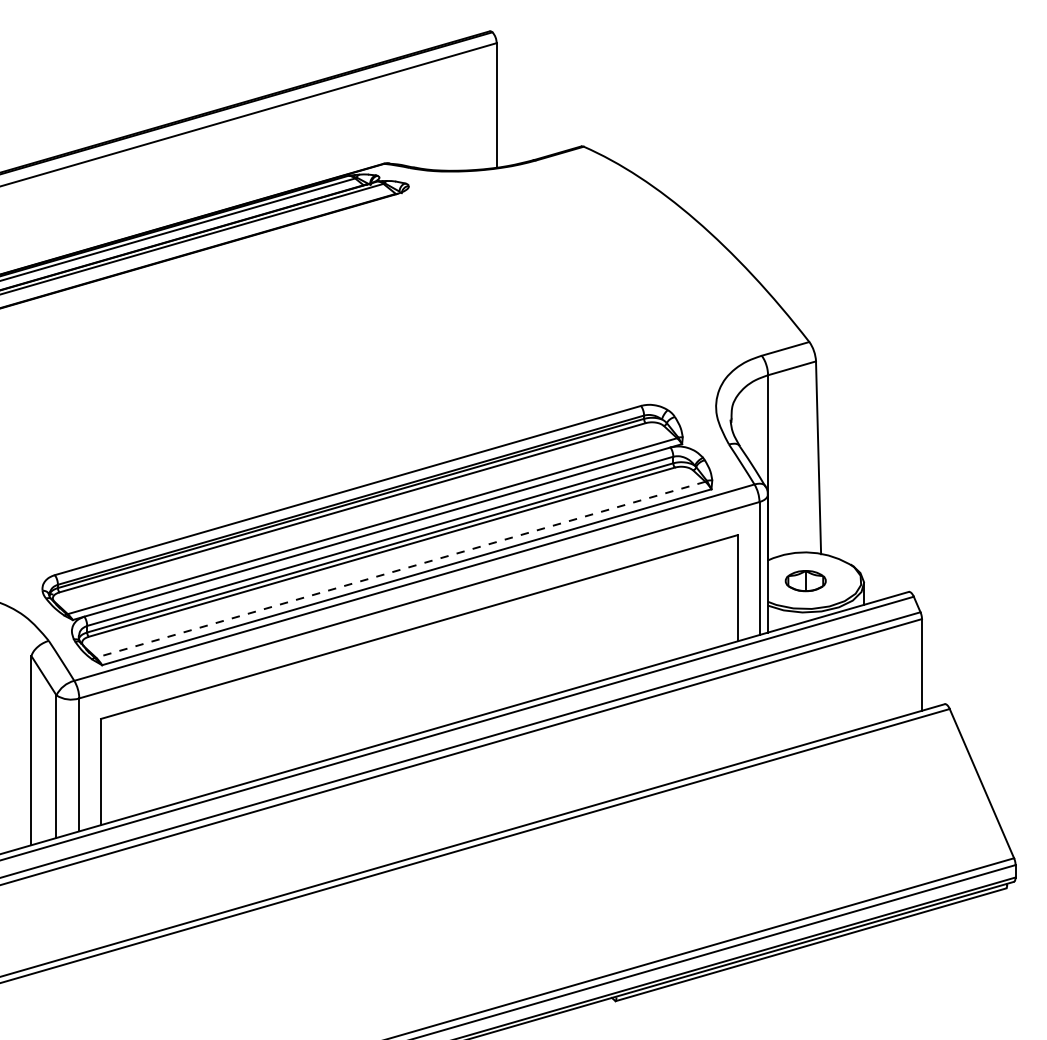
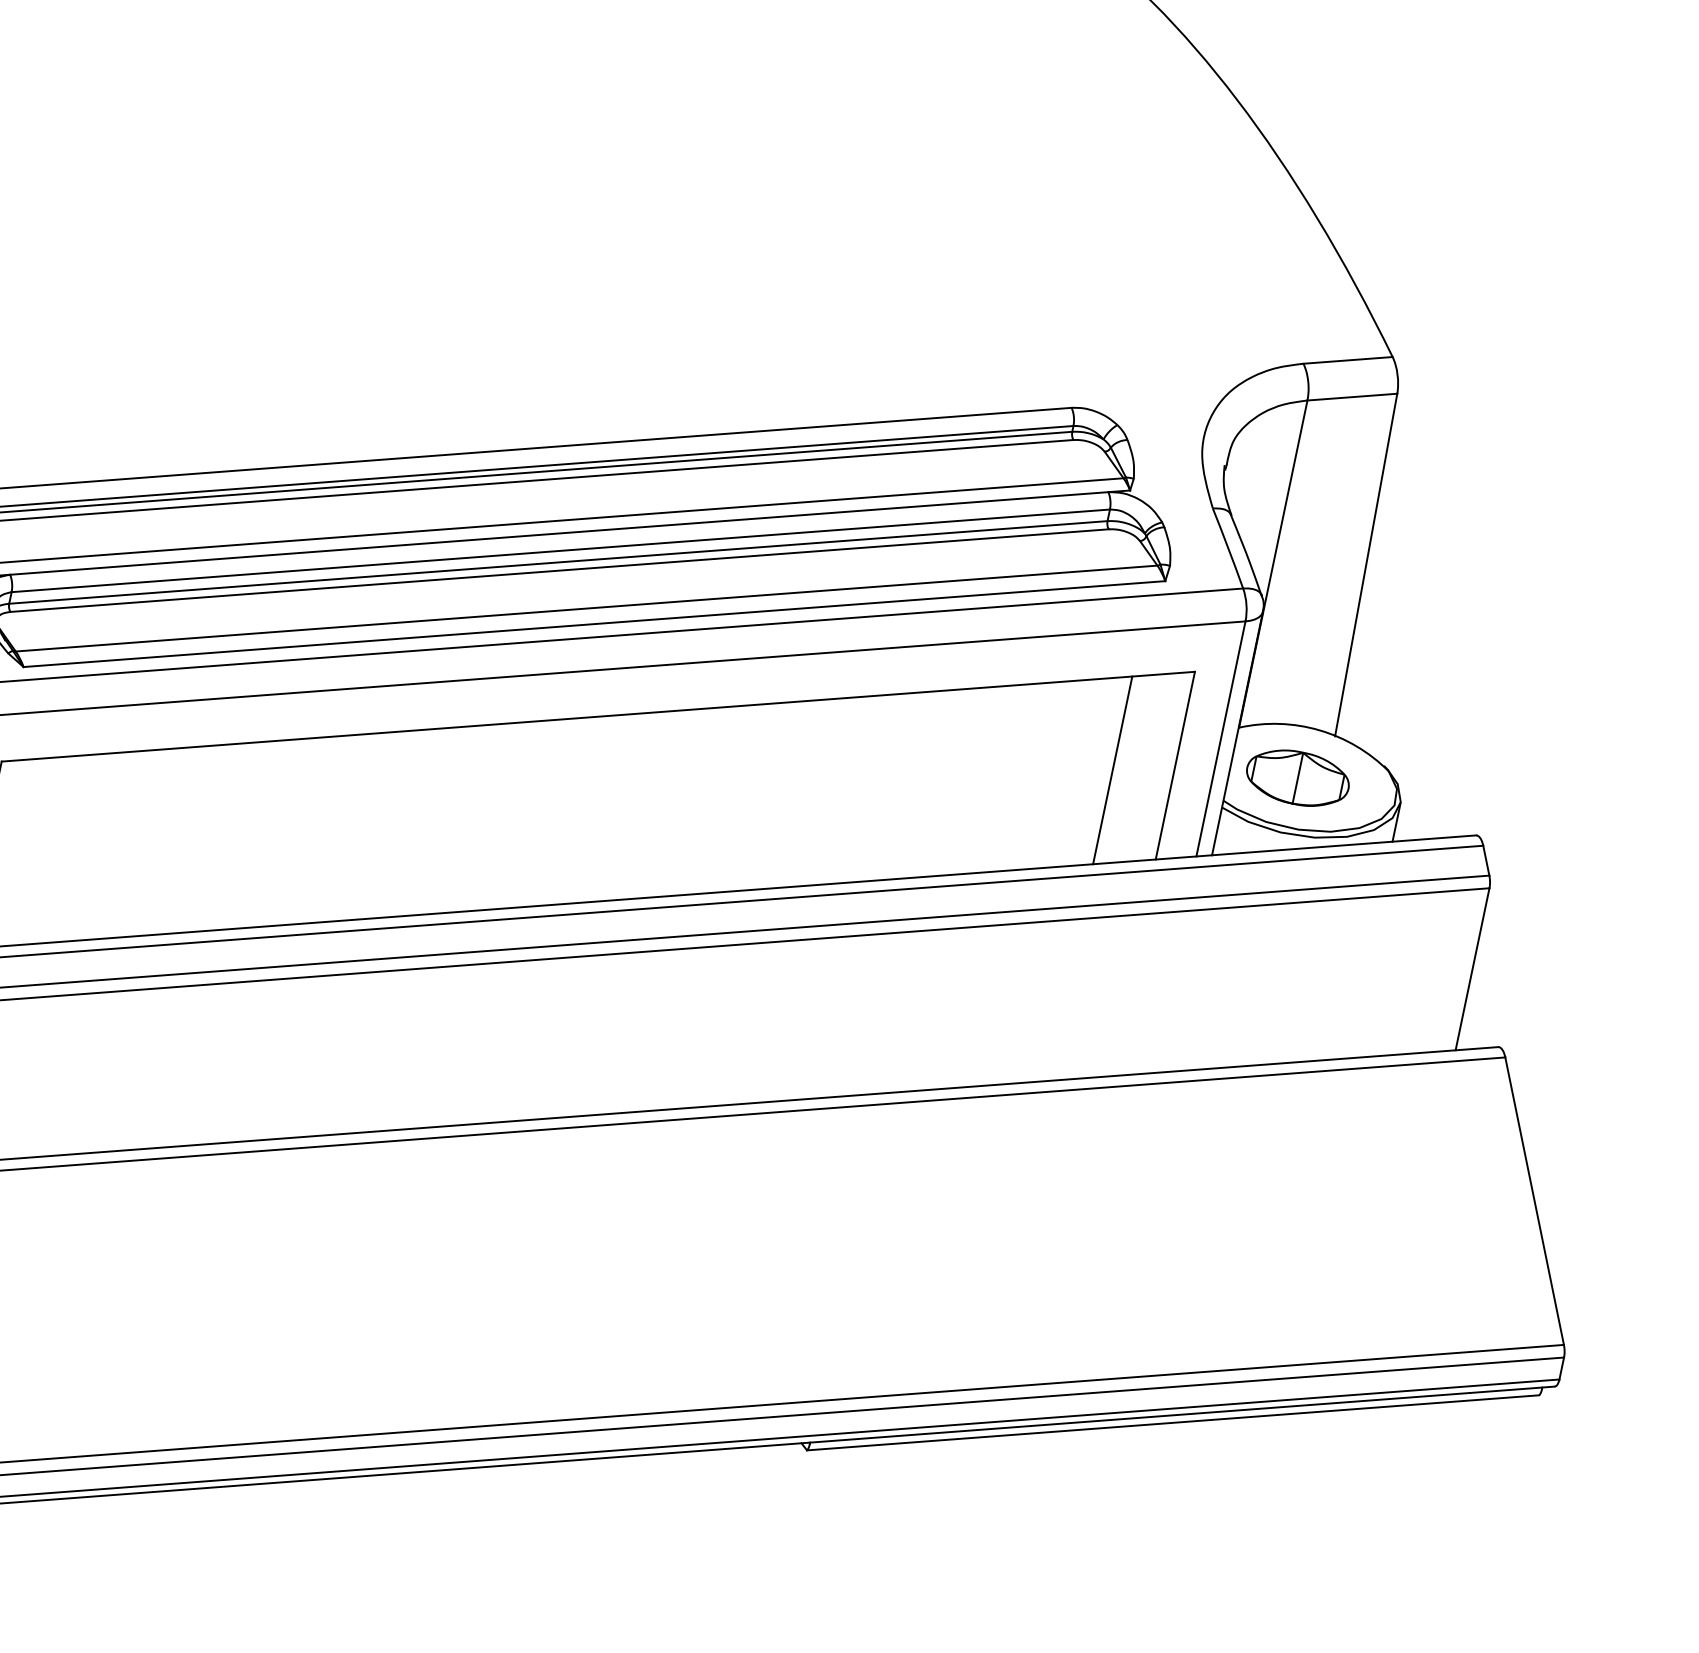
line: (400, 569) -> (586, 608), dashed -> solid
part: (805, 580) -> (1297, 777), size x1.43
line: (704, 597) -> (1113, 769), added

